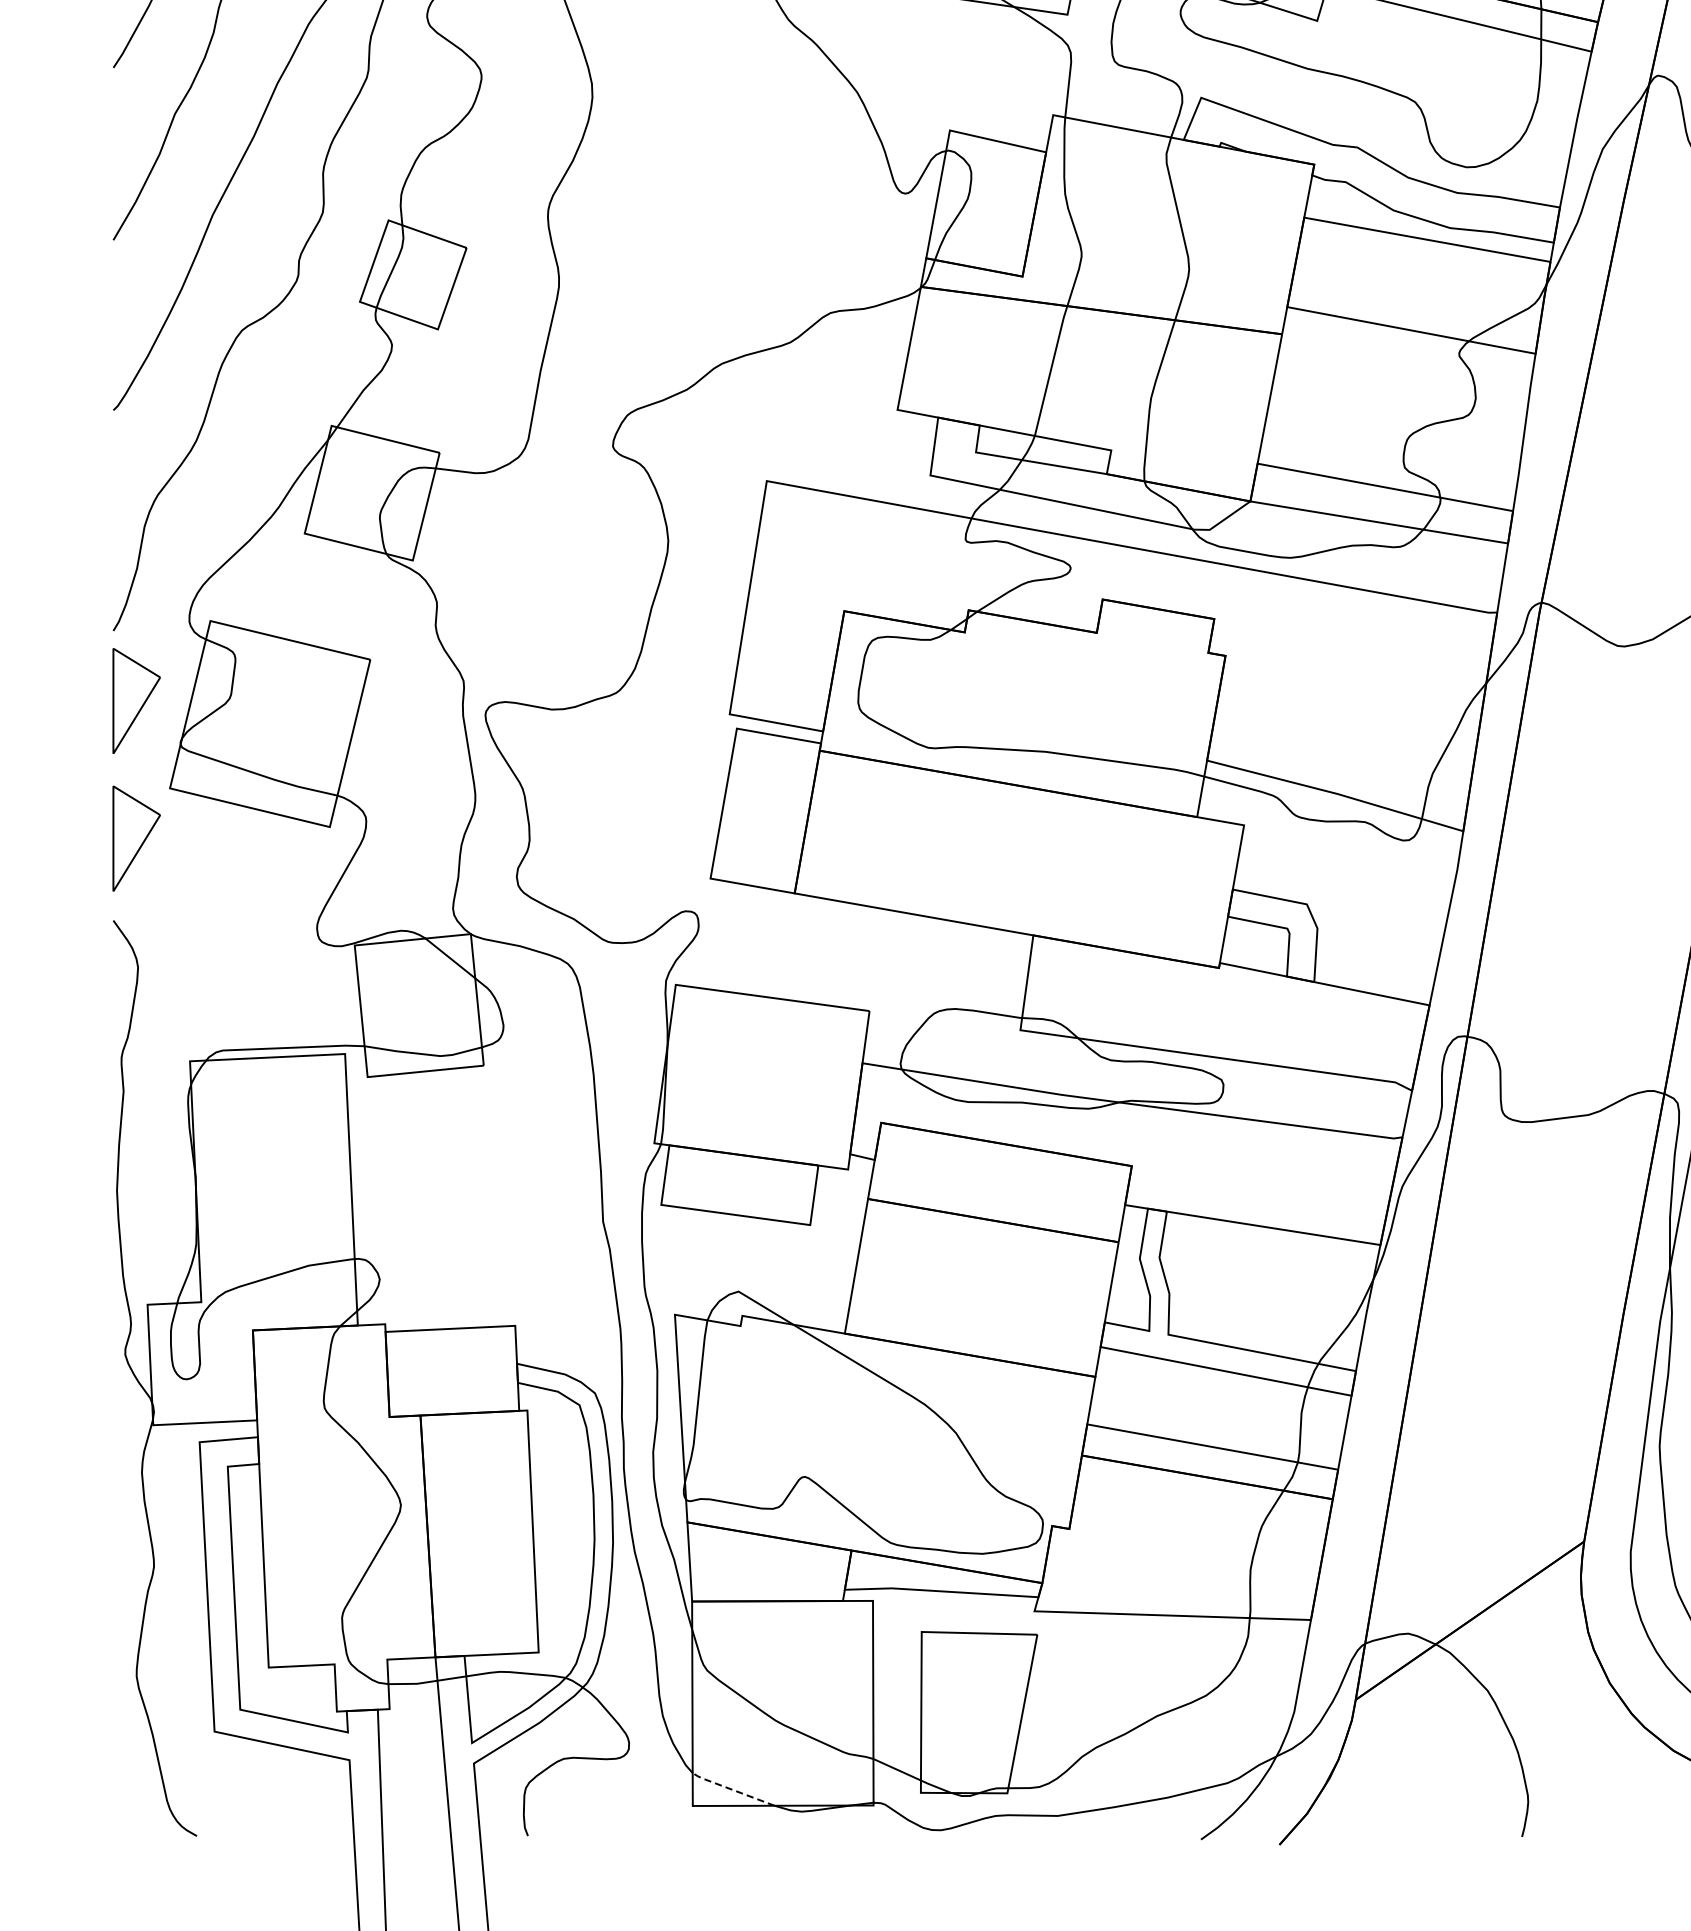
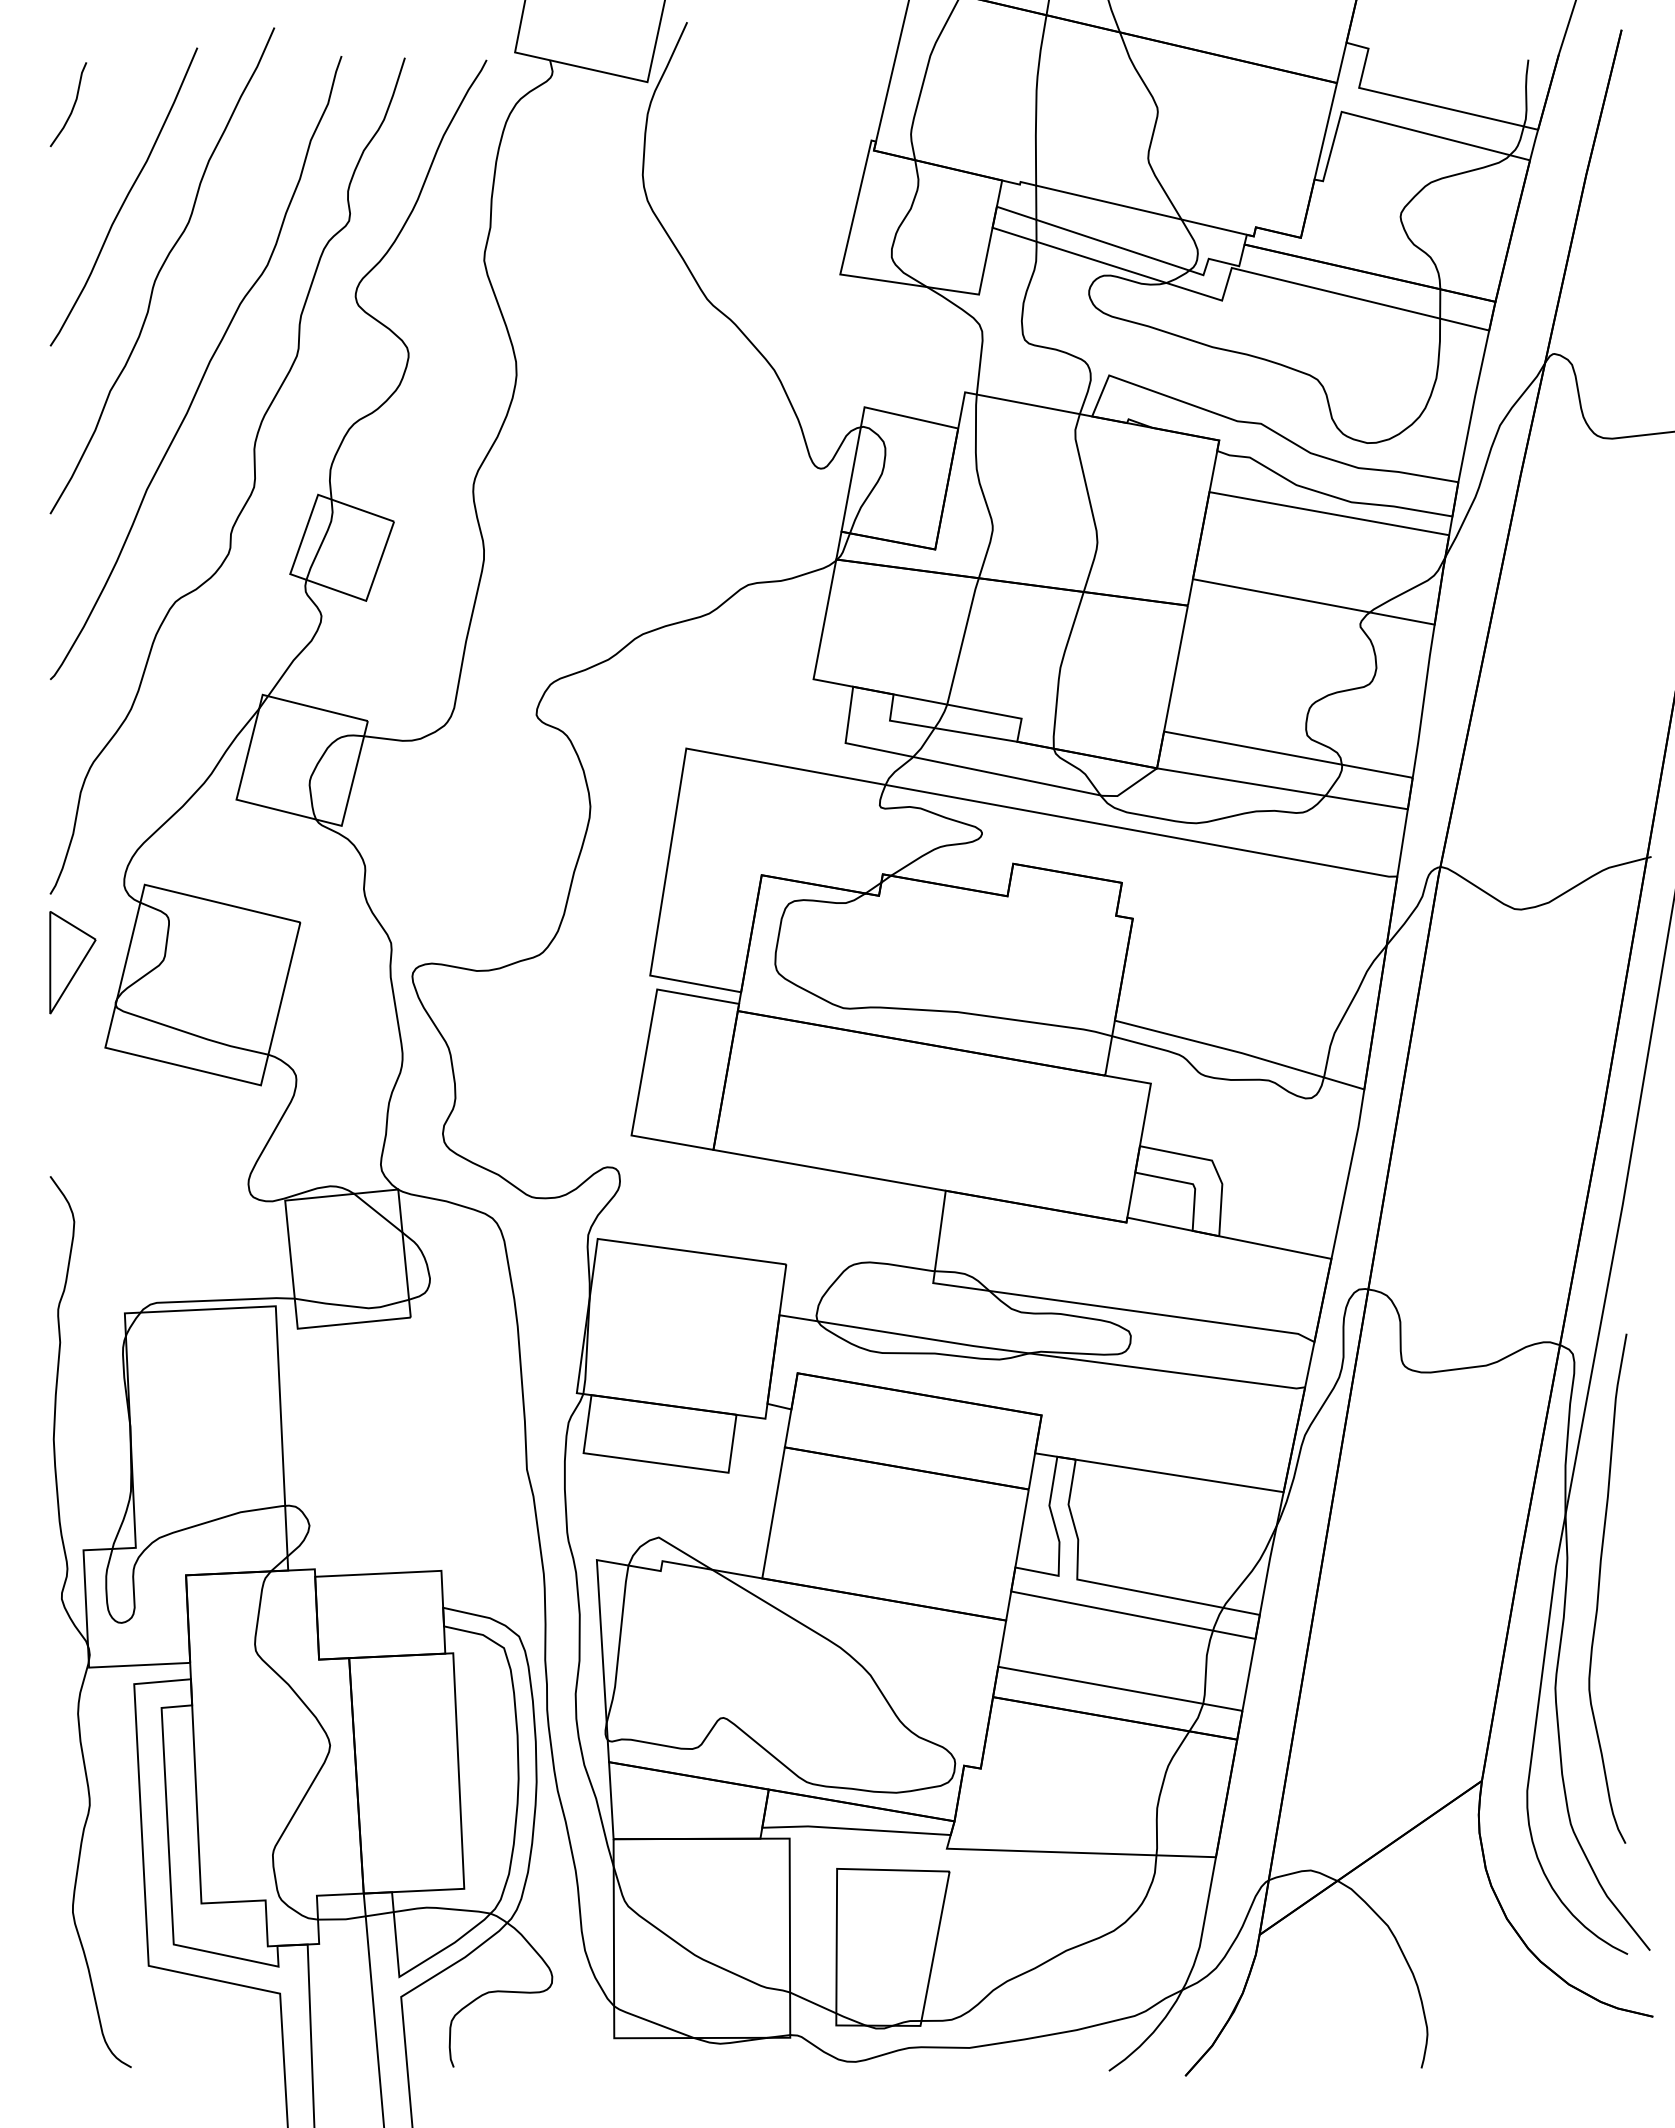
part: (136, 838) -> (72, 1096), removed
line: (732, 1789) -> (652, 2022), dashed -> solid

